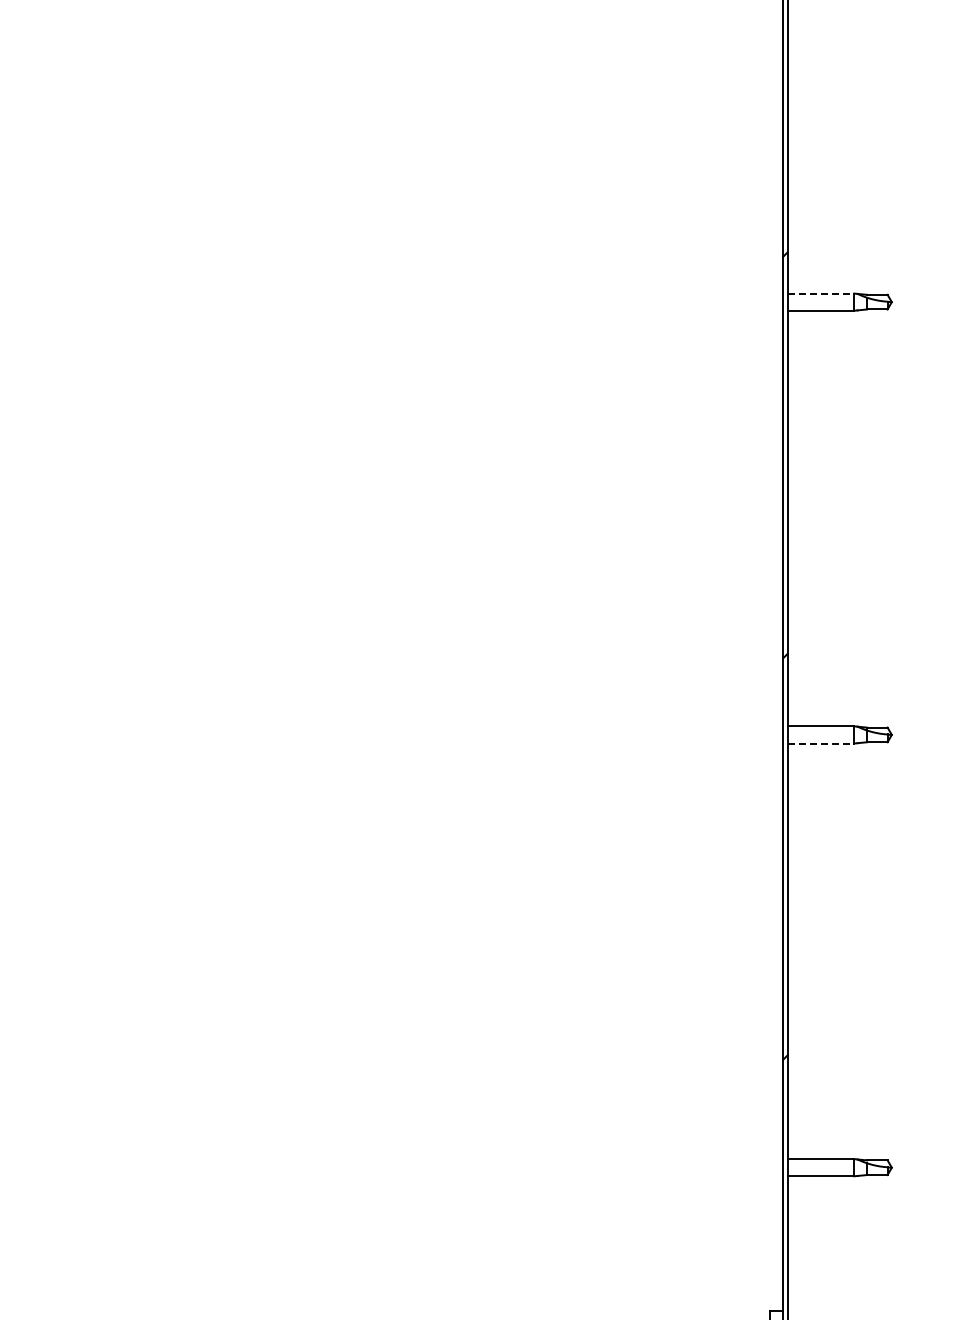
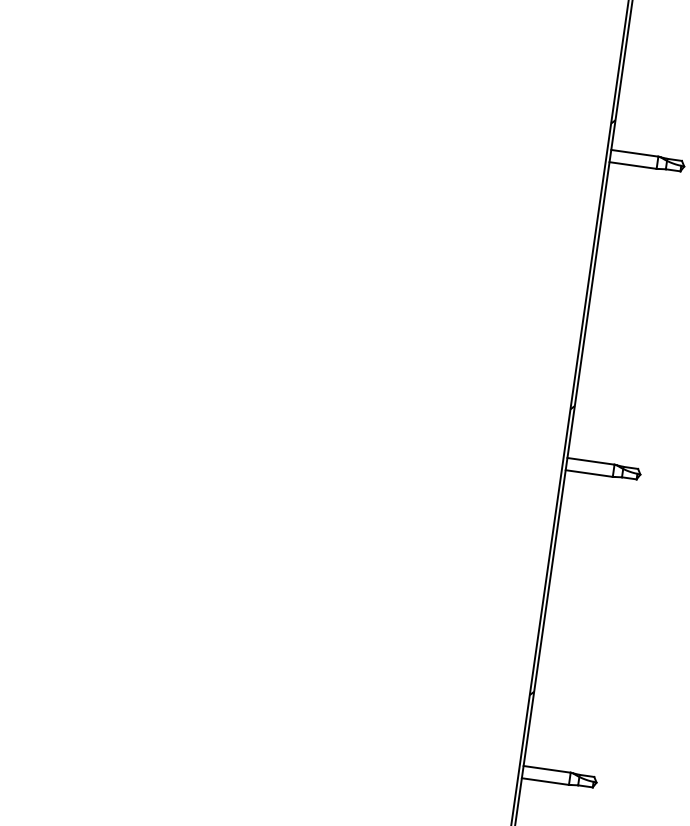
line: (821, 293) -> (635, 153), dashed -> solid
line: (821, 743) -> (589, 473), dashed -> solid

